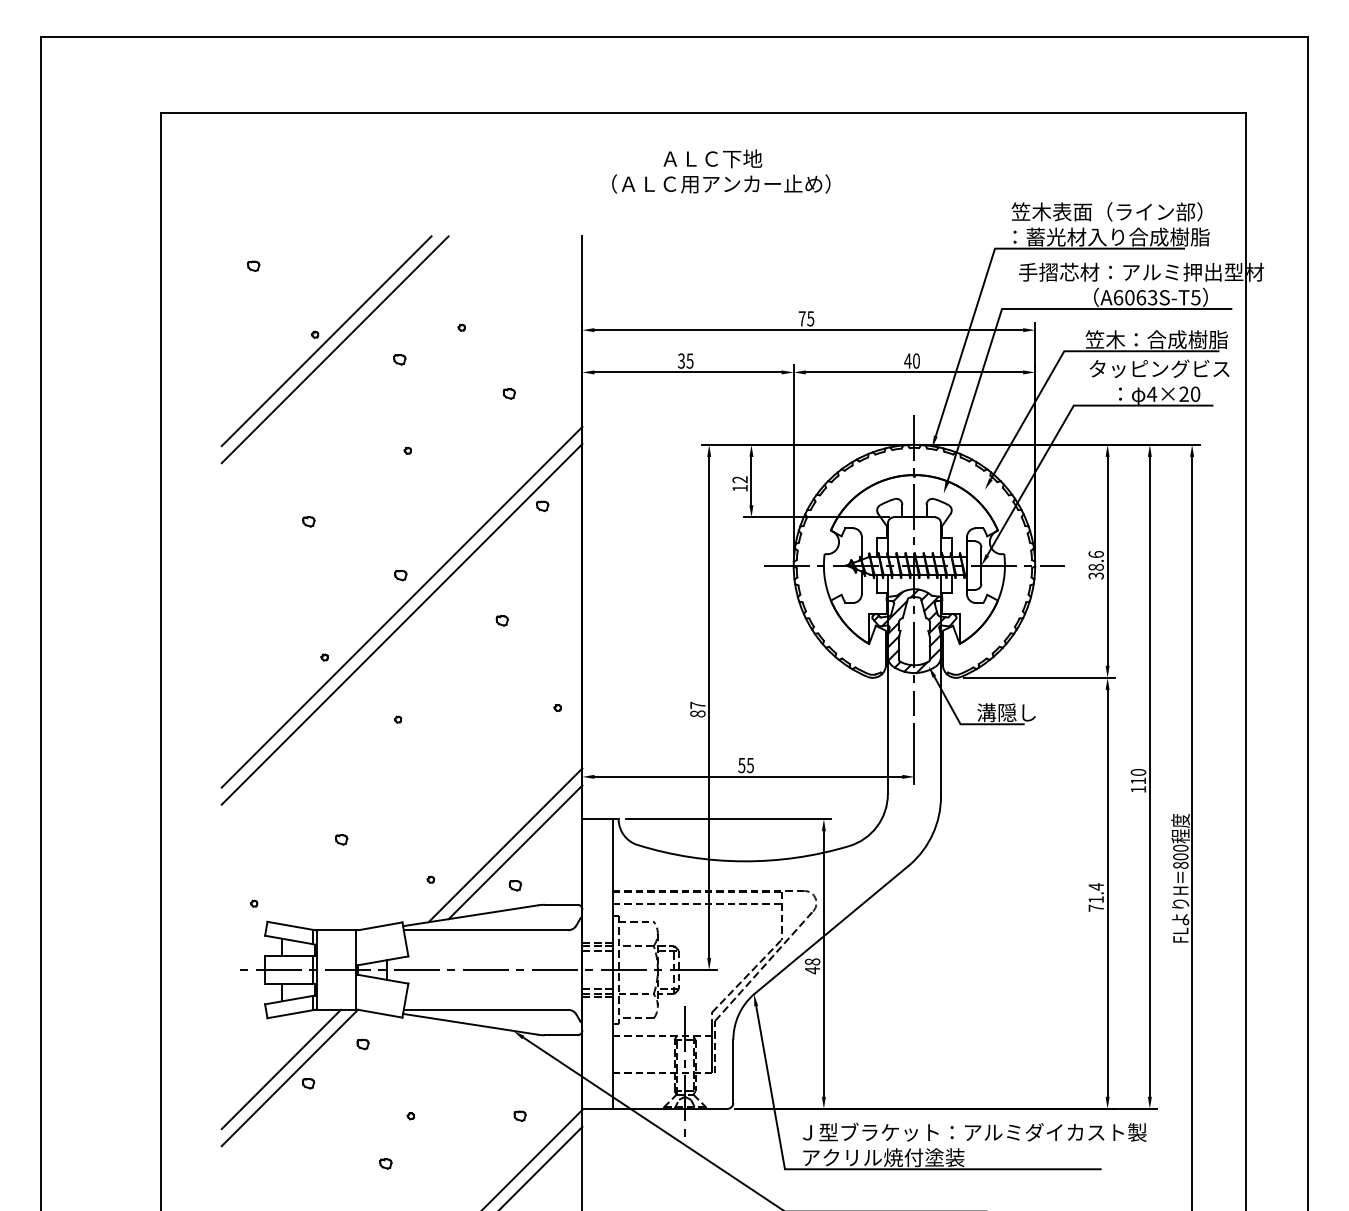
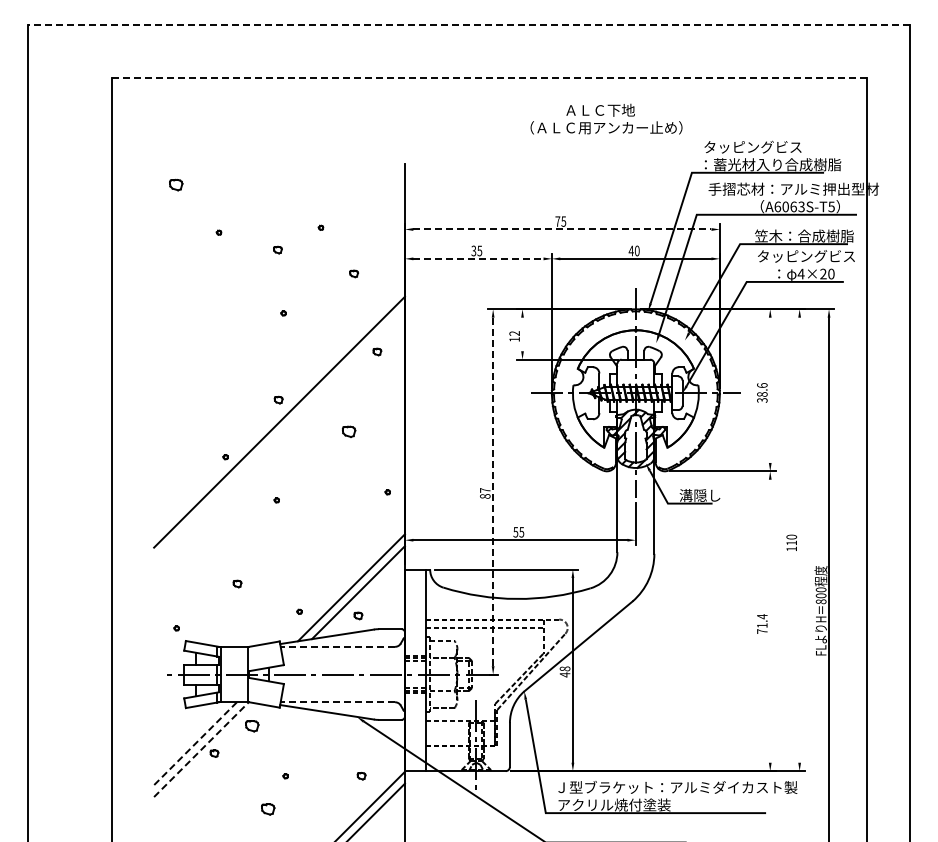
line: (675, 36) -> (469, 25), solid -> dashed
line: (702, 113) -> (488, 78), solid -> dashed
text: (721, 170) -> (606, 118), moved
text: (1106, 210) -> (769, 146), 笠木表面（ライン部） -> タッピングビス
part: (253, 265) -> (176, 184), size x1.6
line: (808, 330) -> (562, 229), solid -> dashed
line: (327, 341) -> (227, 237), removed
line: (334, 350) -> (232, 243), removed
line: (688, 371) -> (478, 258), solid -> dashed
line: (751, 481) -> (522, 334), removed
part: (308, 521) -> (214, 362), removed
line: (1107, 560) -> (770, 389), removed
part: (502, 620) -> (349, 431), size x1.6
line: (402, 623) -> (279, 433), removed
line: (709, 708) -> (493, 492), solid -> dashed
line: (1149, 775) -> (799, 539), removed
line: (1107, 892) -> (770, 620), removed
line: (485, 929) -> (337, 646), solid -> dashed
line: (485, 1010) -> (337, 702), solid -> dashed
part: (363, 1044) -> (252, 726), size x1.6
line: (281, 1069) -> (195, 743), solid -> dashed
line: (289, 1077) -> (201, 749), solid -> dashed
part: (386, 1164) -> (268, 809), size x1.6

